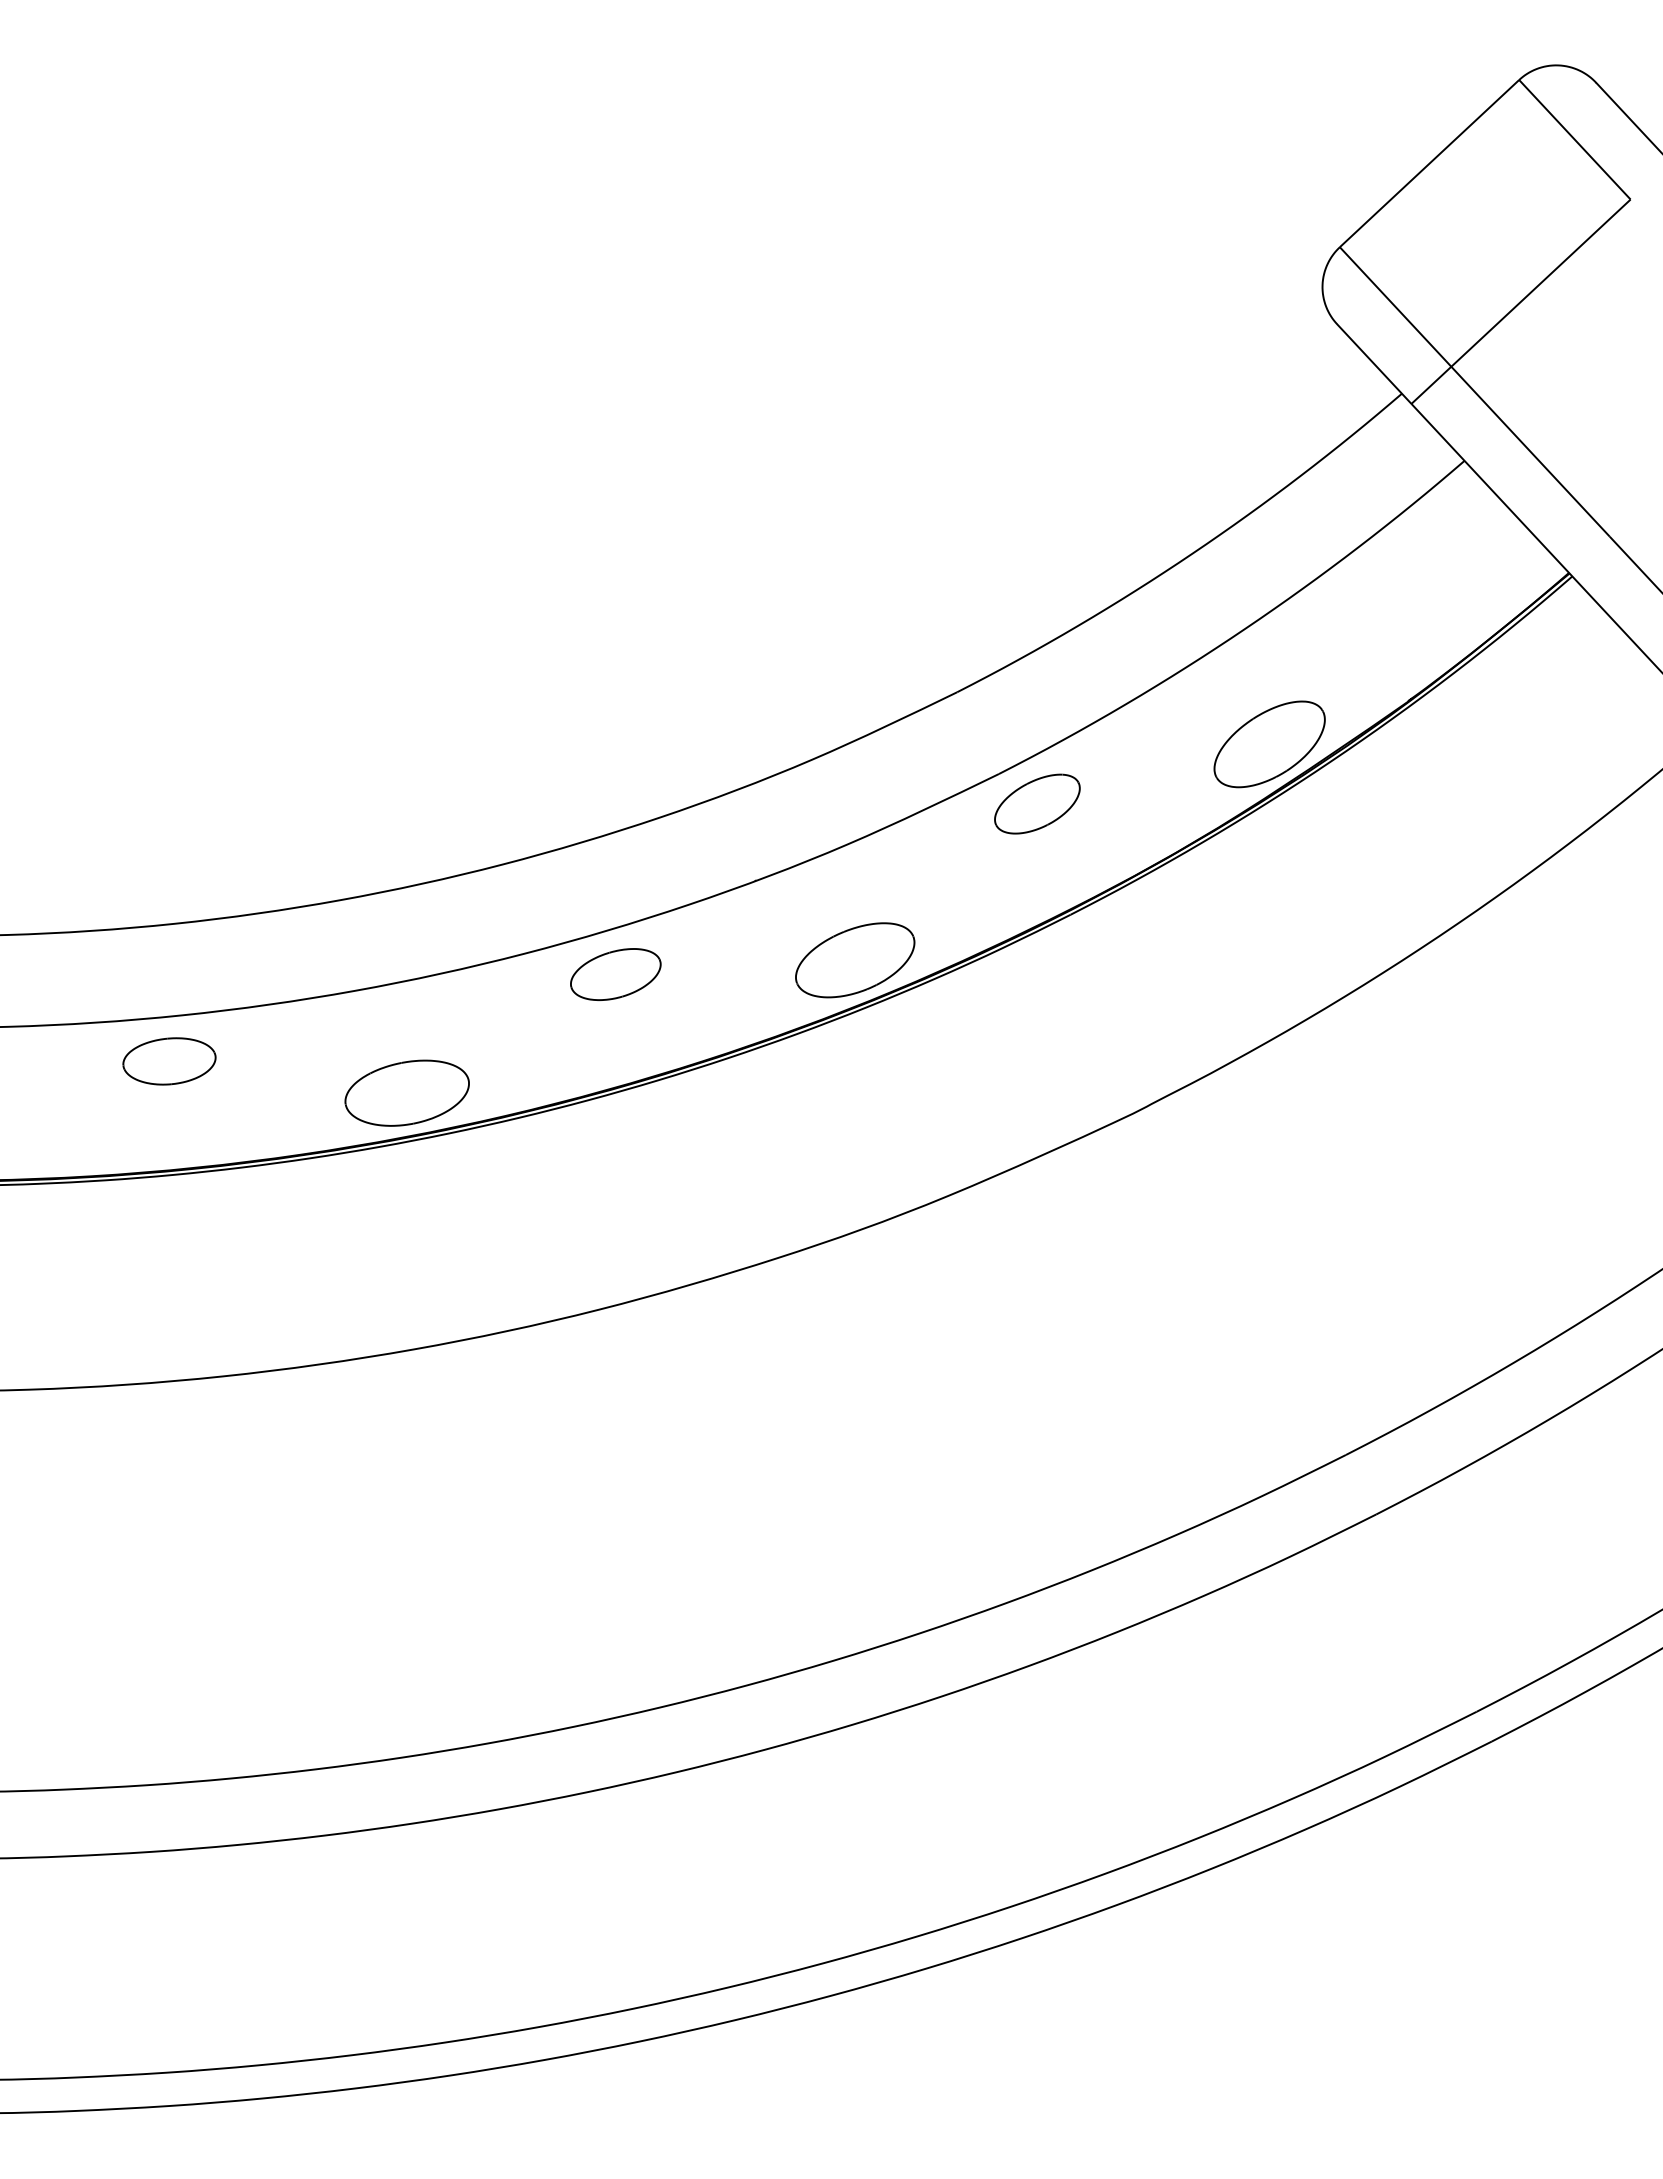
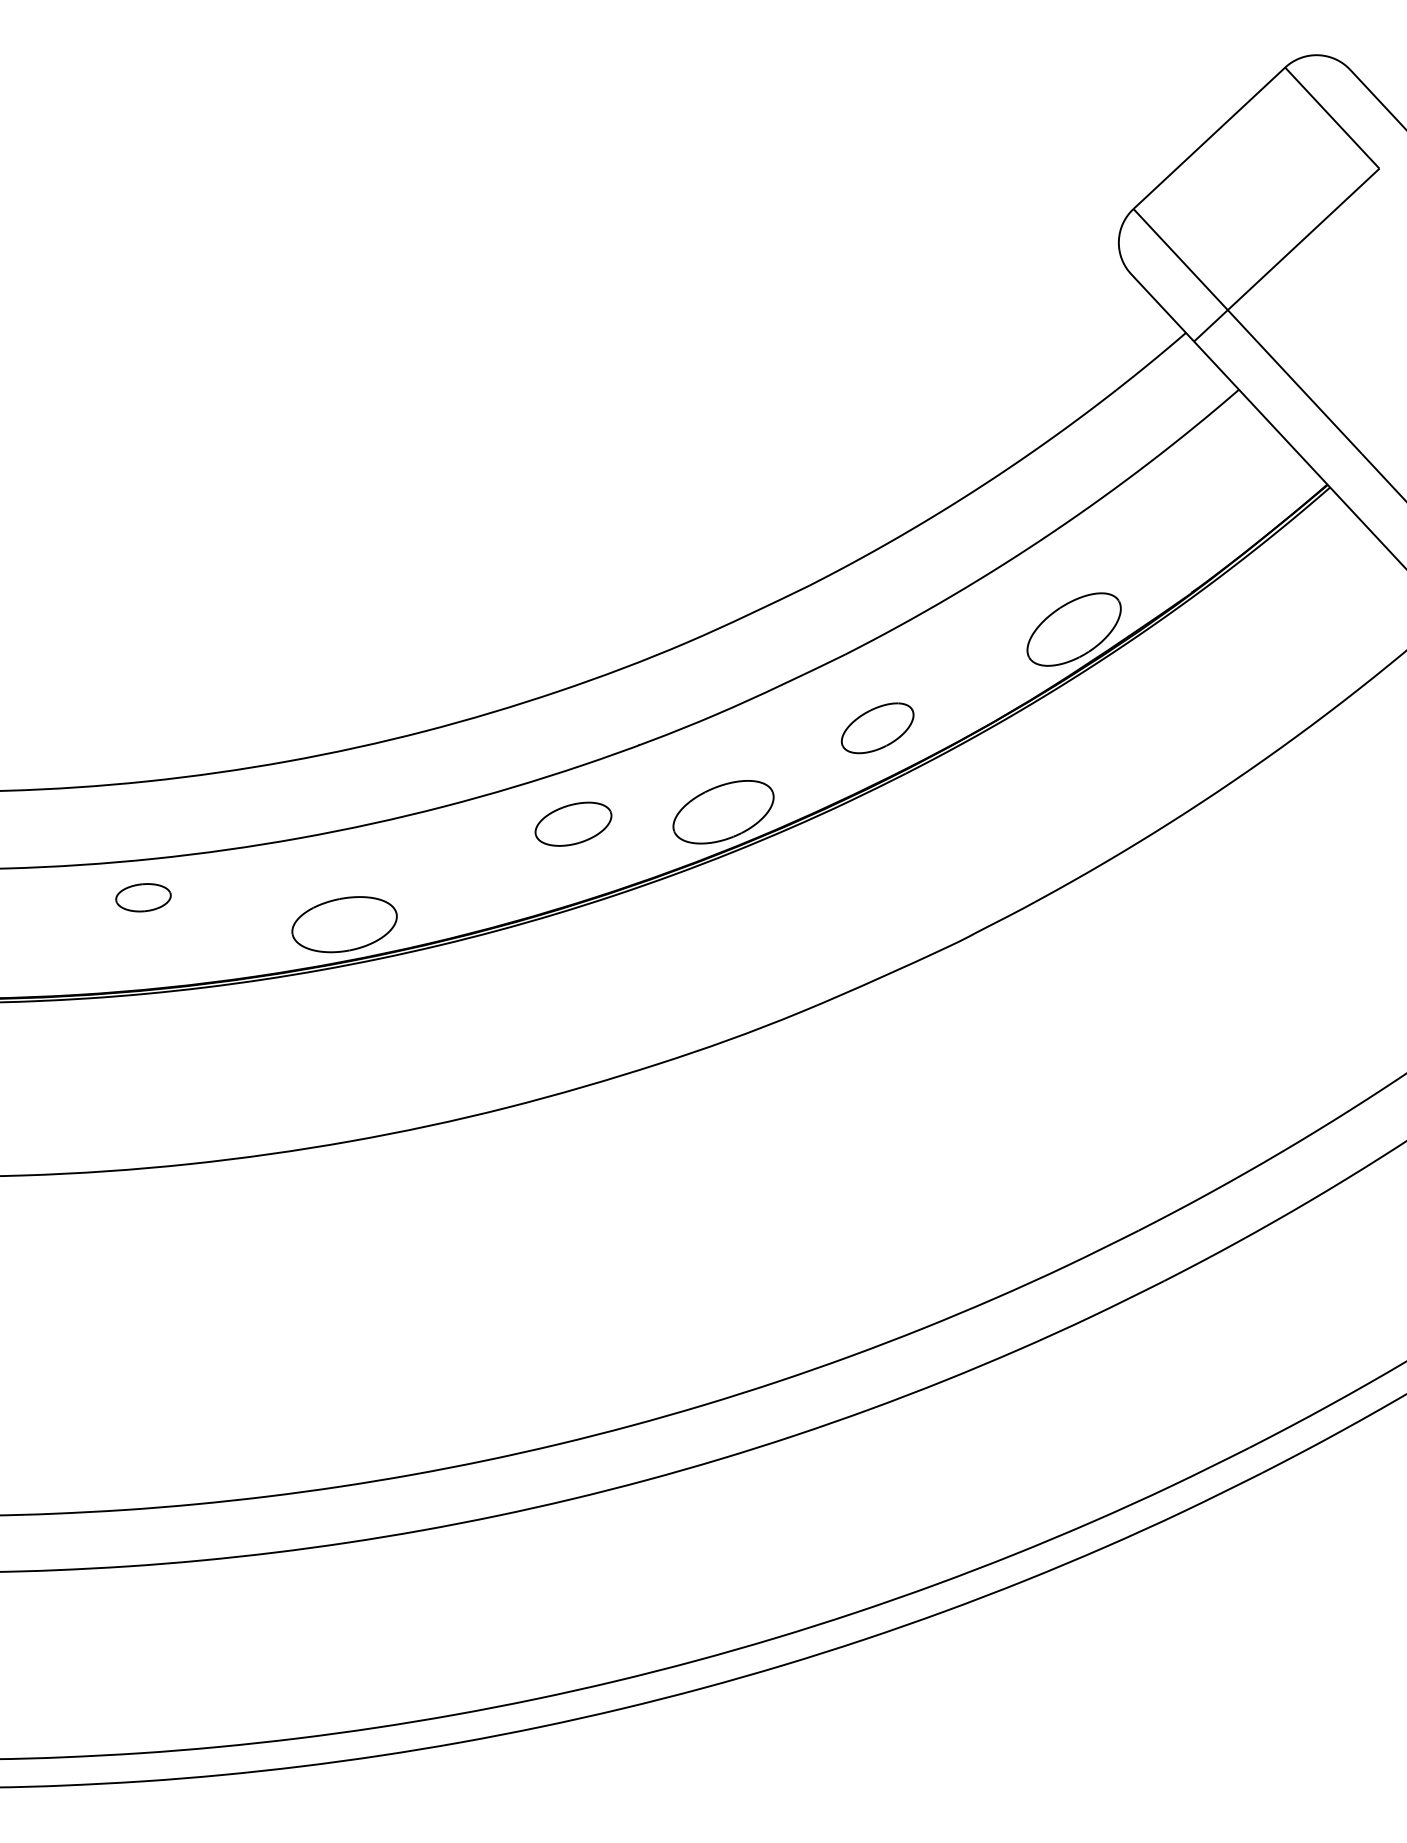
part: (1037, 803) -> (877, 727), moved
part: (615, 974) -> (573, 824), moved
part: (169, 1061) -> (143, 897), size x0.7

